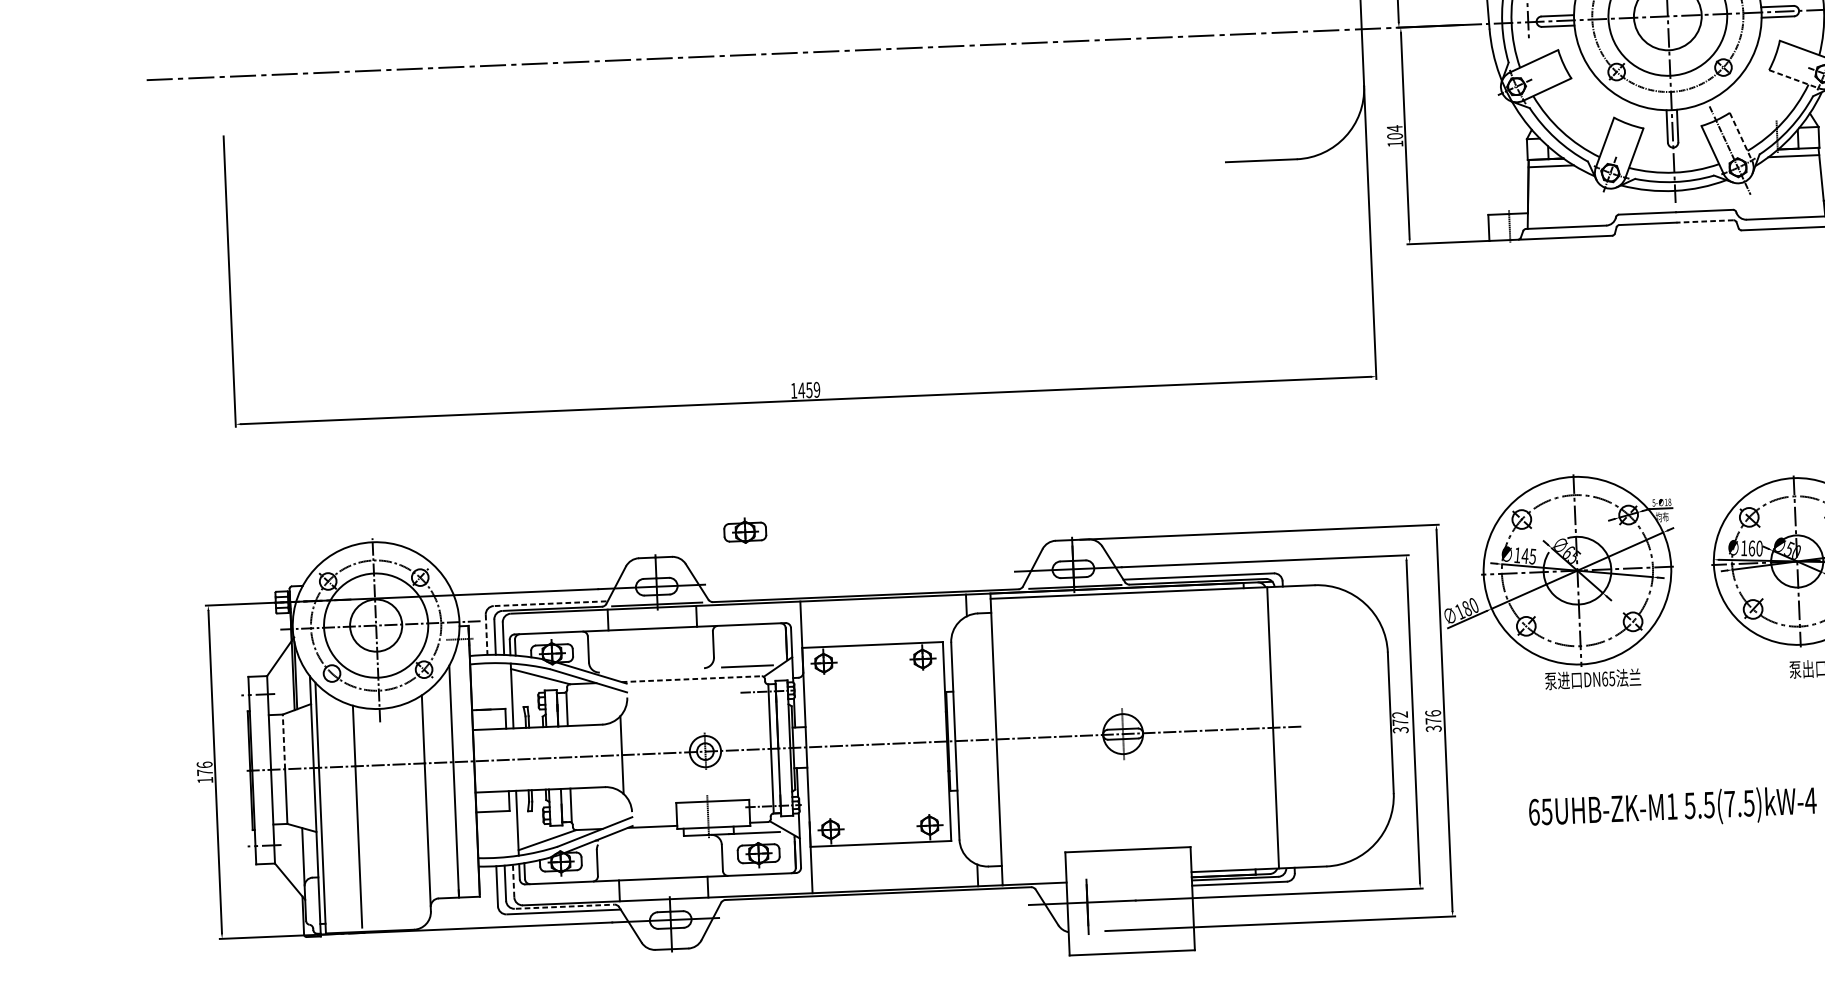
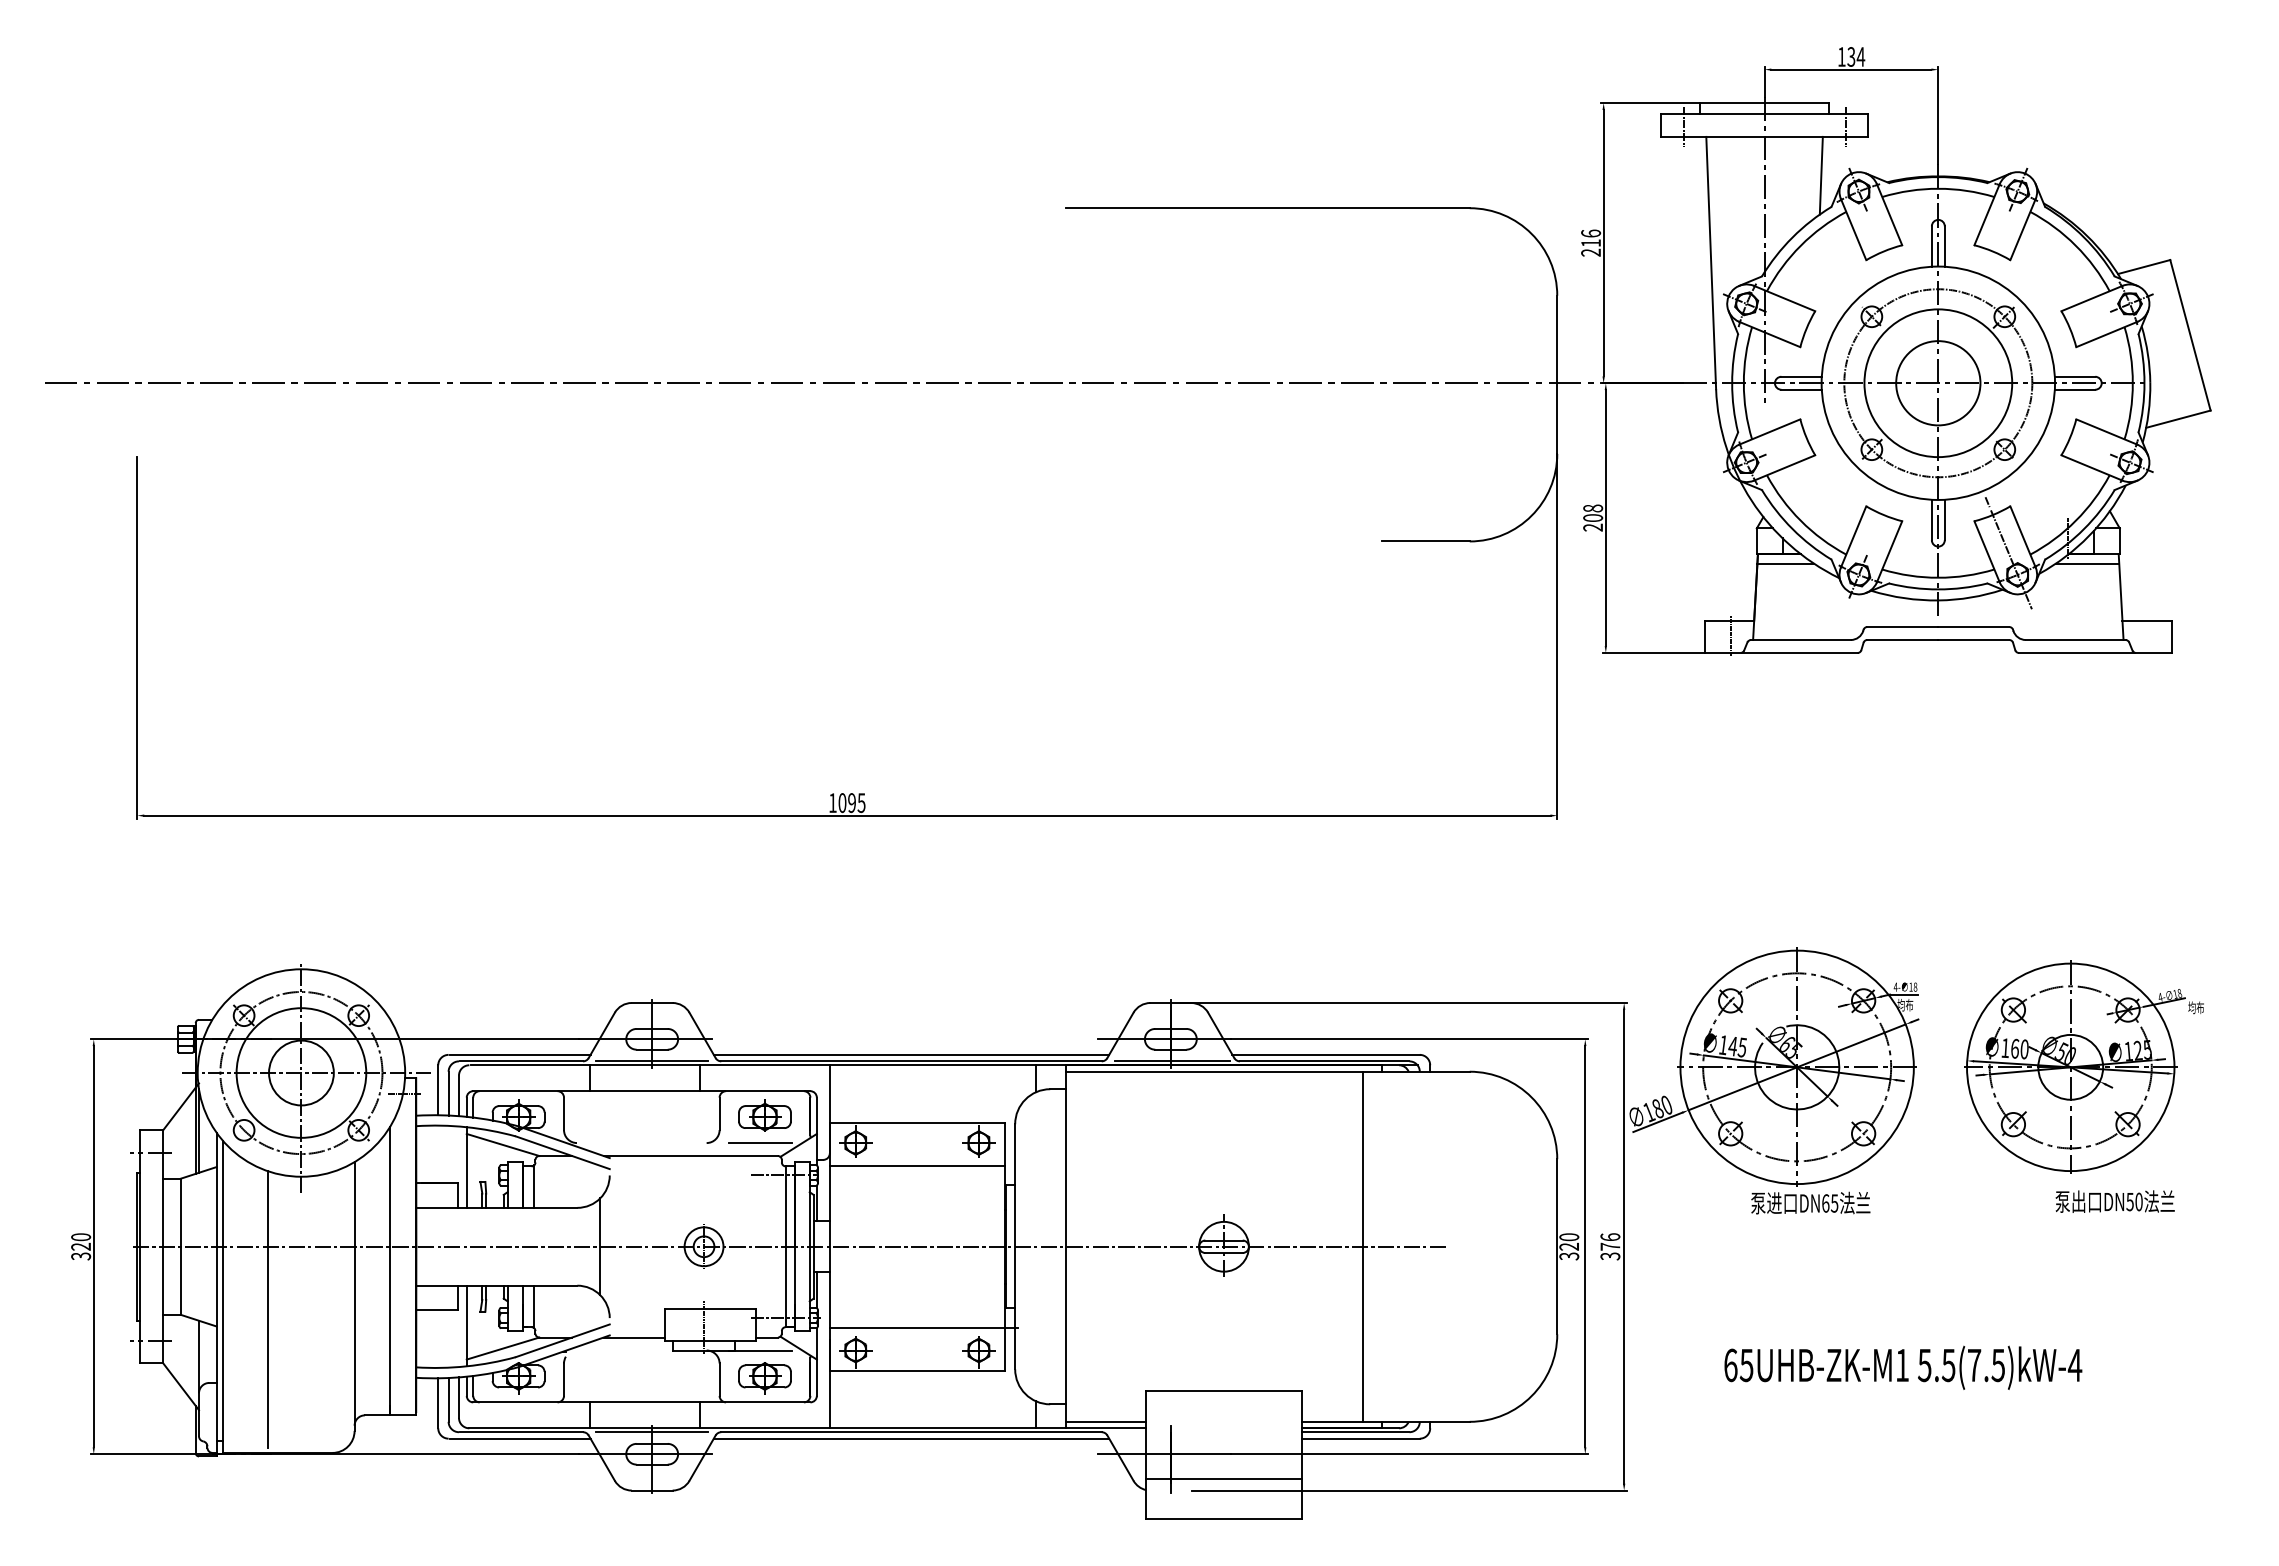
line: (1794, 79) -> (2092, 468), dashed -> solid
text: (1395, 135) -> (1593, 517), 104 -> 208
line: (1741, 137) -> (2023, 537), dashed -> solid
line: (1704, 221) -> (1973, 640), dashed -> solid
text: (808, 390) -> (851, 803), 1459 -> 1095
text: (1653, 502) -> (1895, 986), 5- -> 4-
part: (744, 530) -> (764, 1115), moved
line: (865, 590) -> (911, 1054), added
line: (551, 603) -> (520, 1054), dashed -> solid
line: (486, 635) -> (438, 1090), dashed -> solid
line: (692, 679) -> (691, 1156), dashed -> solid
line: (873, 679) -> (916, 1165), added
text: (1400, 718) -> (1569, 1241), 372 -> 320
line: (1272, 727) -> (1362, 1246), moved
line: (283, 741) -> (180, 1212), dashed -> solid
text: (205, 772) -> (81, 1246), 176 -> 320
line: (884, 809) -> (923, 1327), added
line: (1034, 878) -> (1106, 1421), added
line: (513, 880) -> (458, 1397), dashed -> solid
line: (878, 898) -> (911, 1438), added
line: (669, 902) -> (651, 1432), added
line: (565, 906) -> (522, 1432), dashed -> solid
line: (1130, 920) -> (1223, 1478), added

